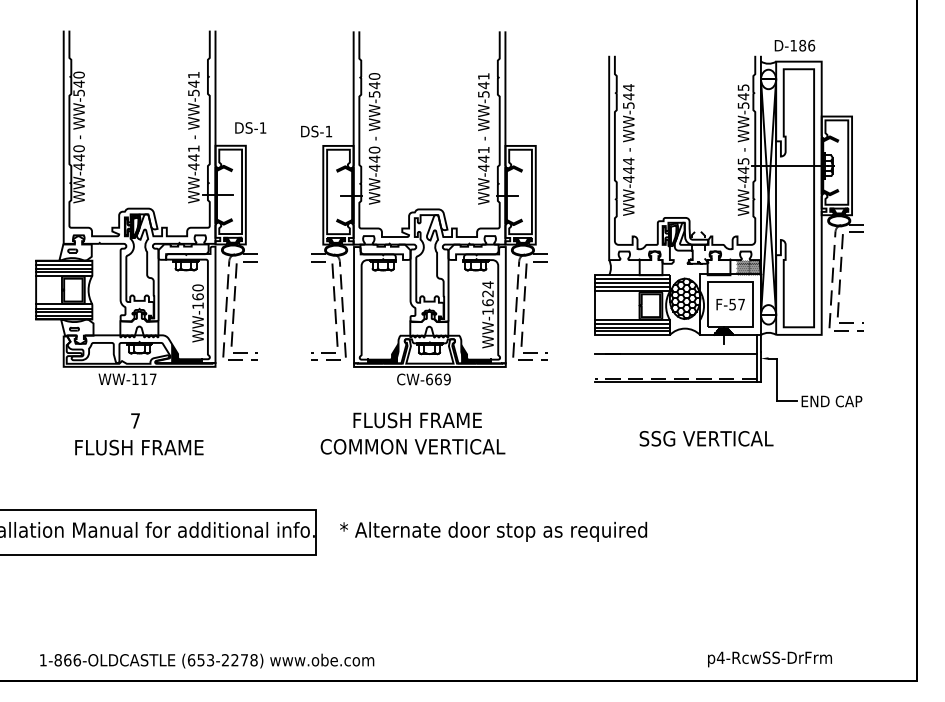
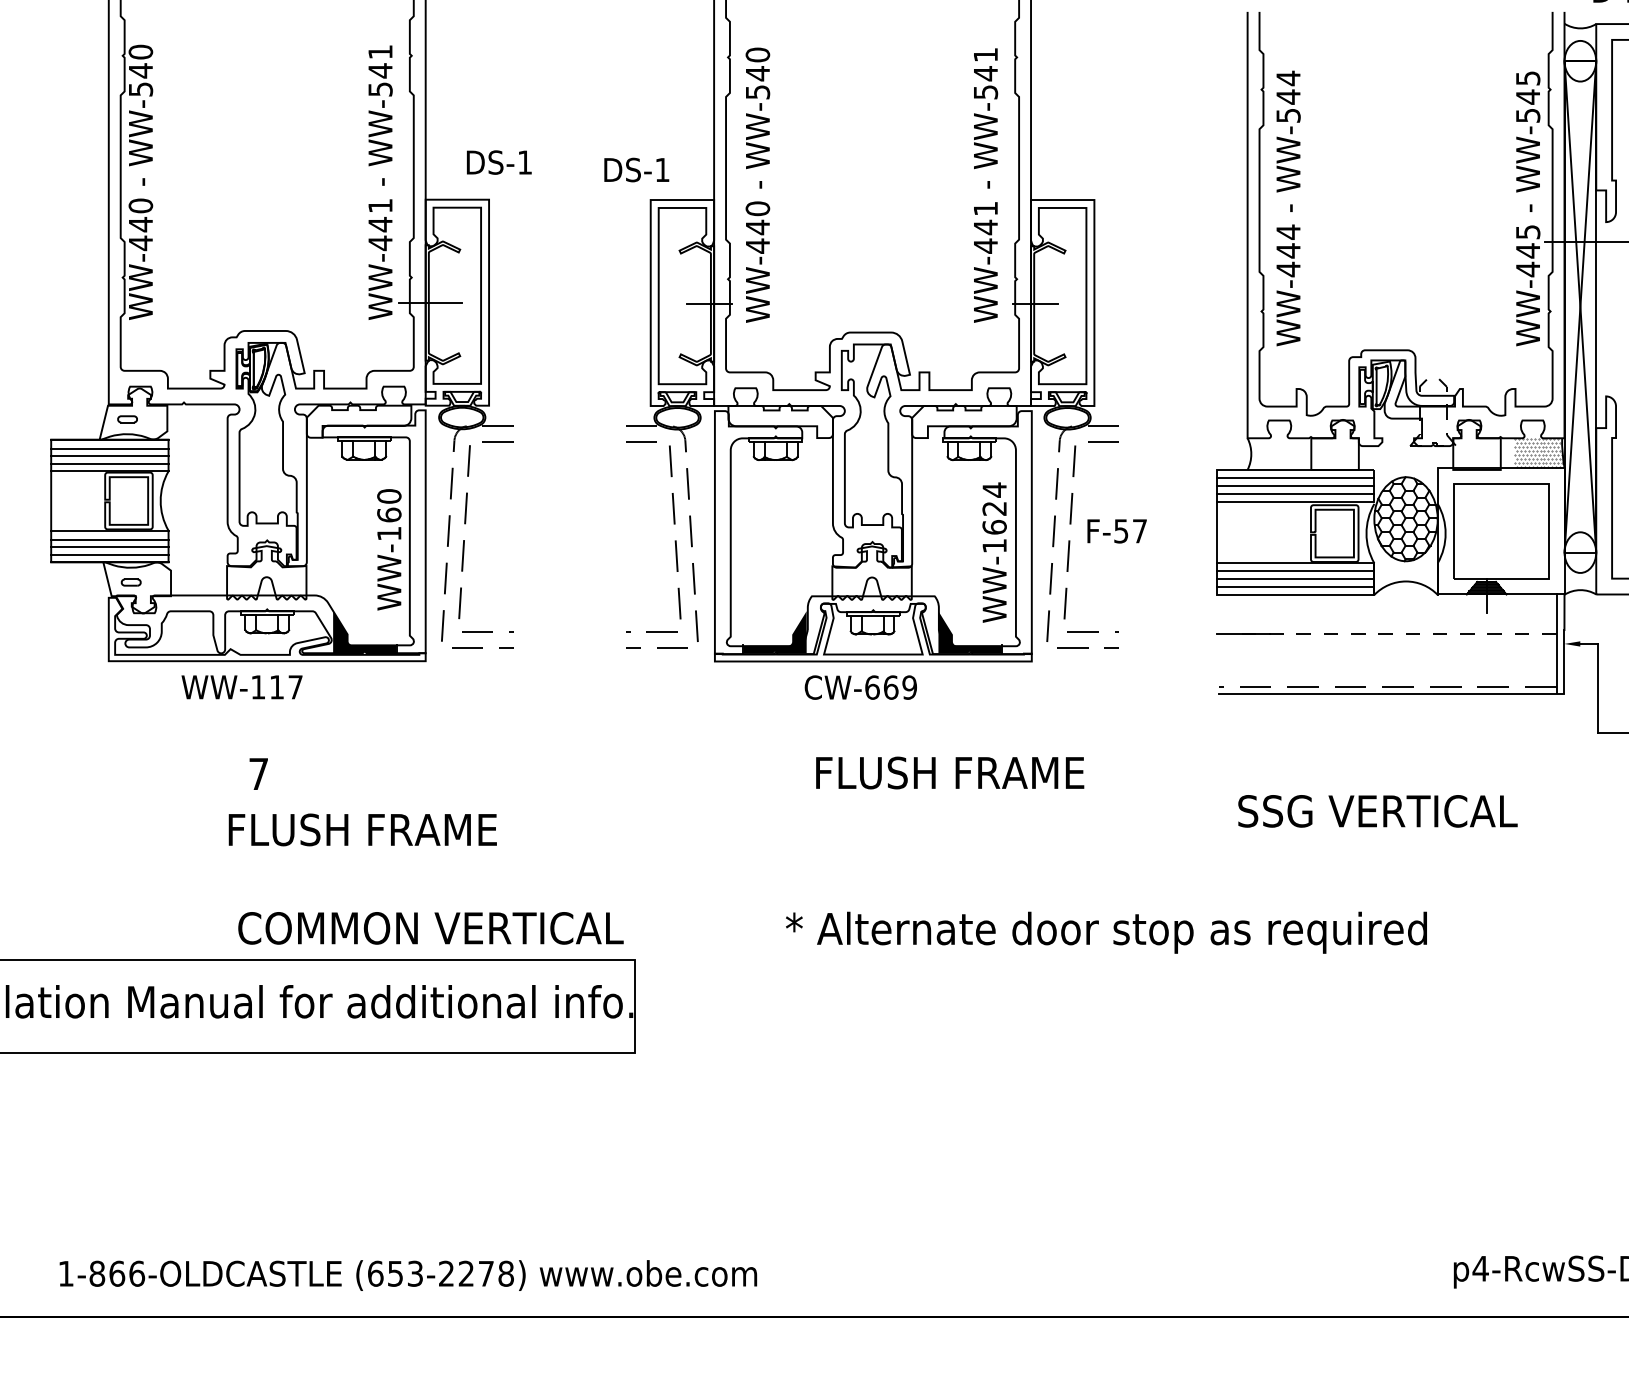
text: (730, 304) -> (1116, 531), moved
line: (681, 354) -> (1398, 635), solid -> dashed
text: (417, 420) -> (949, 773), moved
text: (706, 438) -> (1377, 810), moved
text: (412, 446) -> (429, 927), moved
text: (139, 447) -> (363, 829), moved
text: (493, 531) -> (1106, 931), moved

